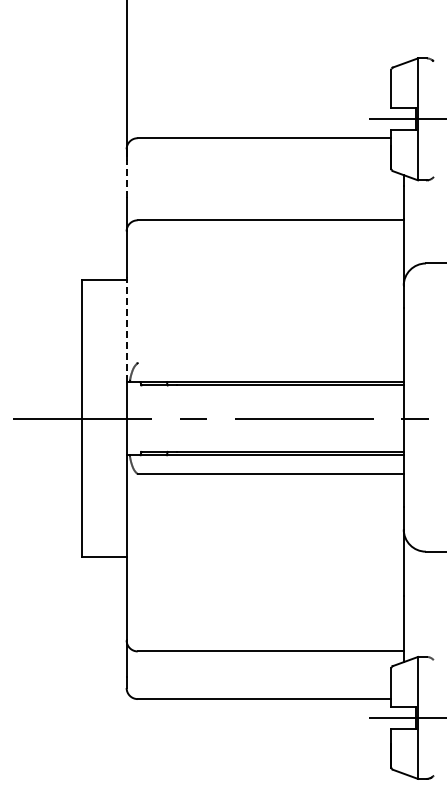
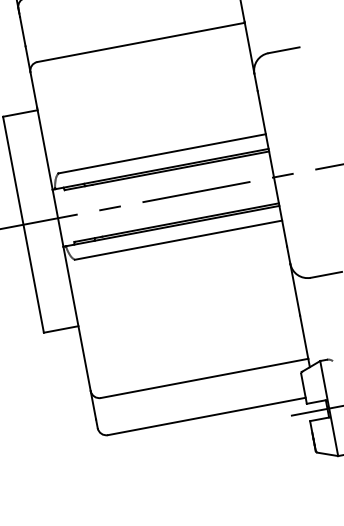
line: (126, 179) -> (22, 31), dashed -> solid
line: (126, 329) -> (44, 148), dashed -> solid
line: (270, 363) -> (162, 154), added

